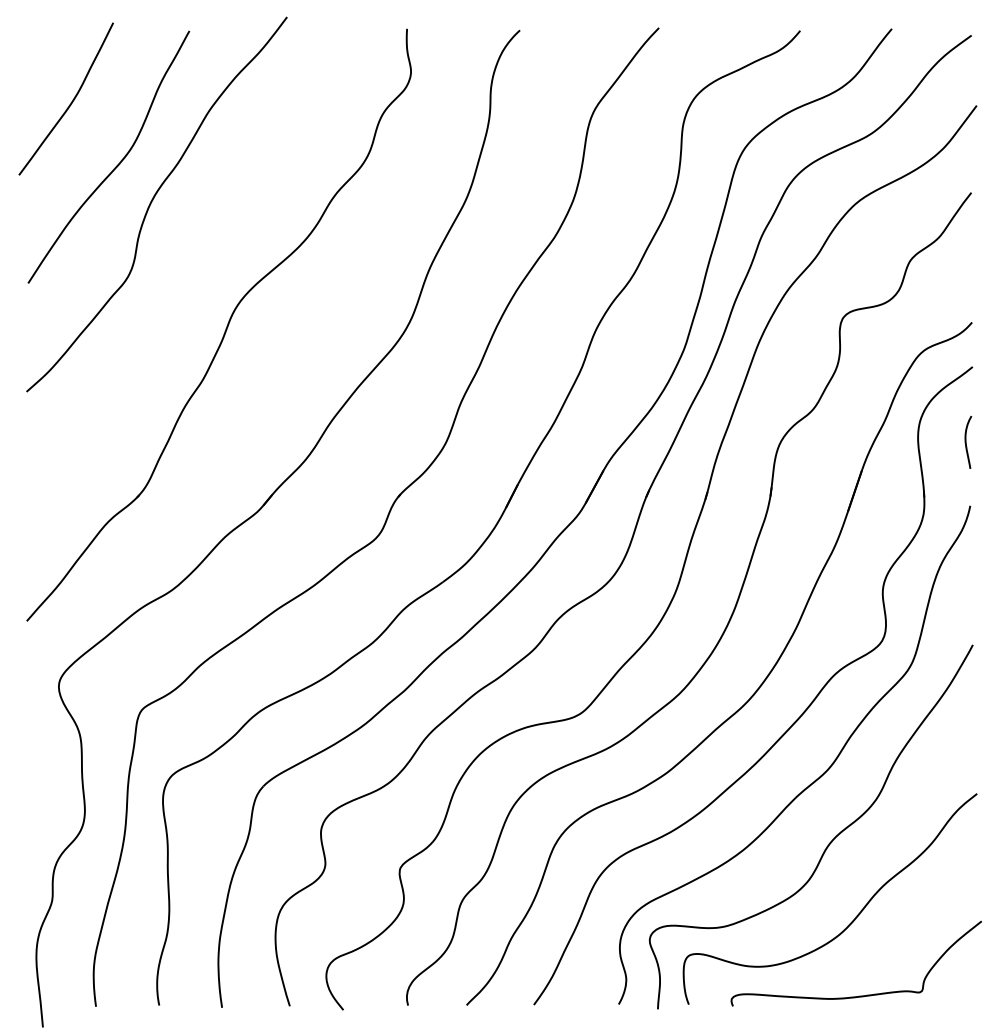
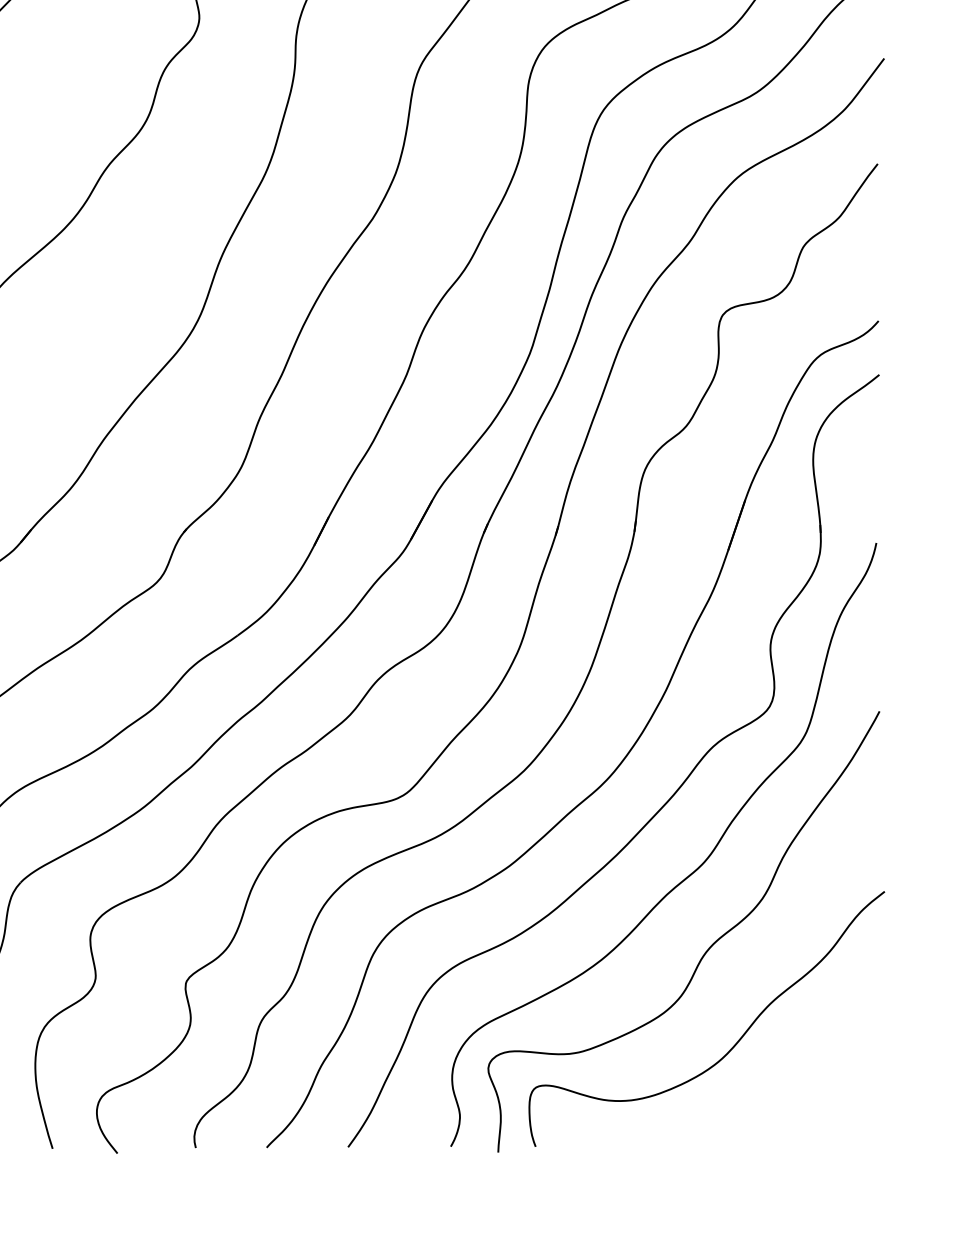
curve: (966, 442) -> (871, 466), removed
curve: (859, 995) -> (742, 1135), removed

